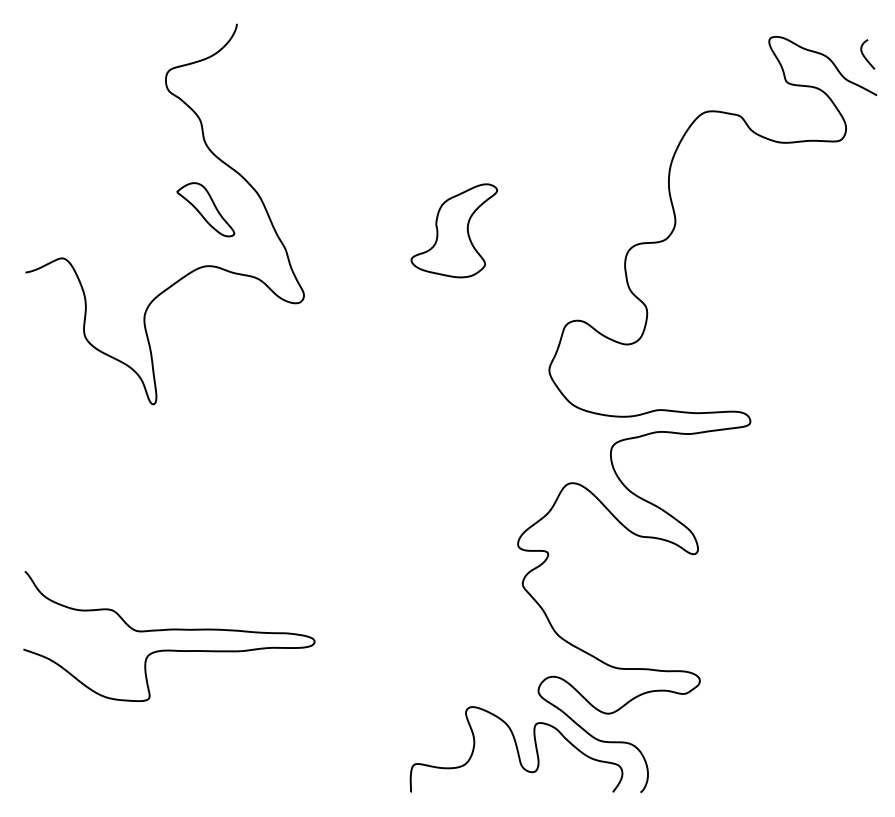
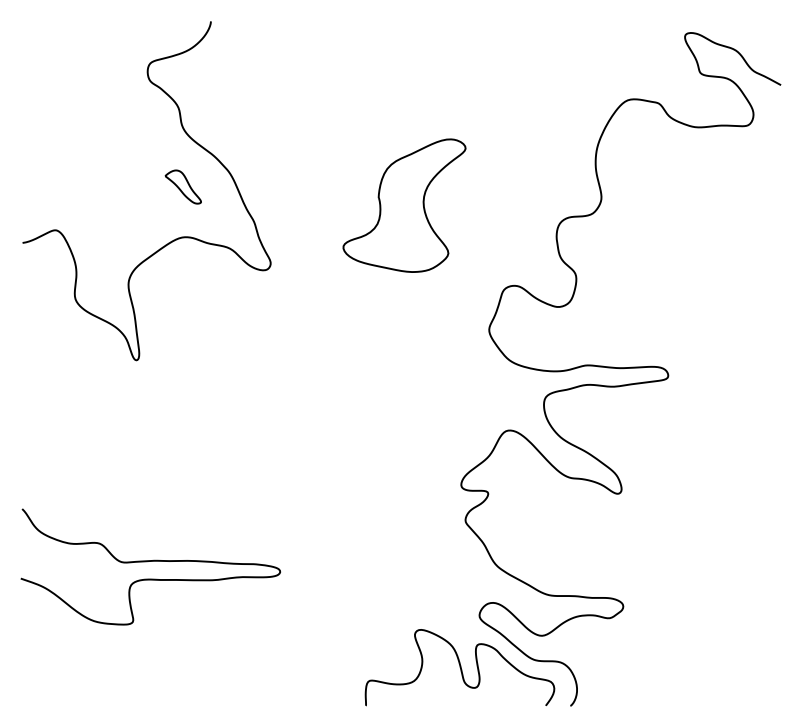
curve: (865, 56) -> (770, 50), removed
part: (205, 209) -> (182, 186), size x0.7
part: (454, 230) -> (404, 205), size x1.6

